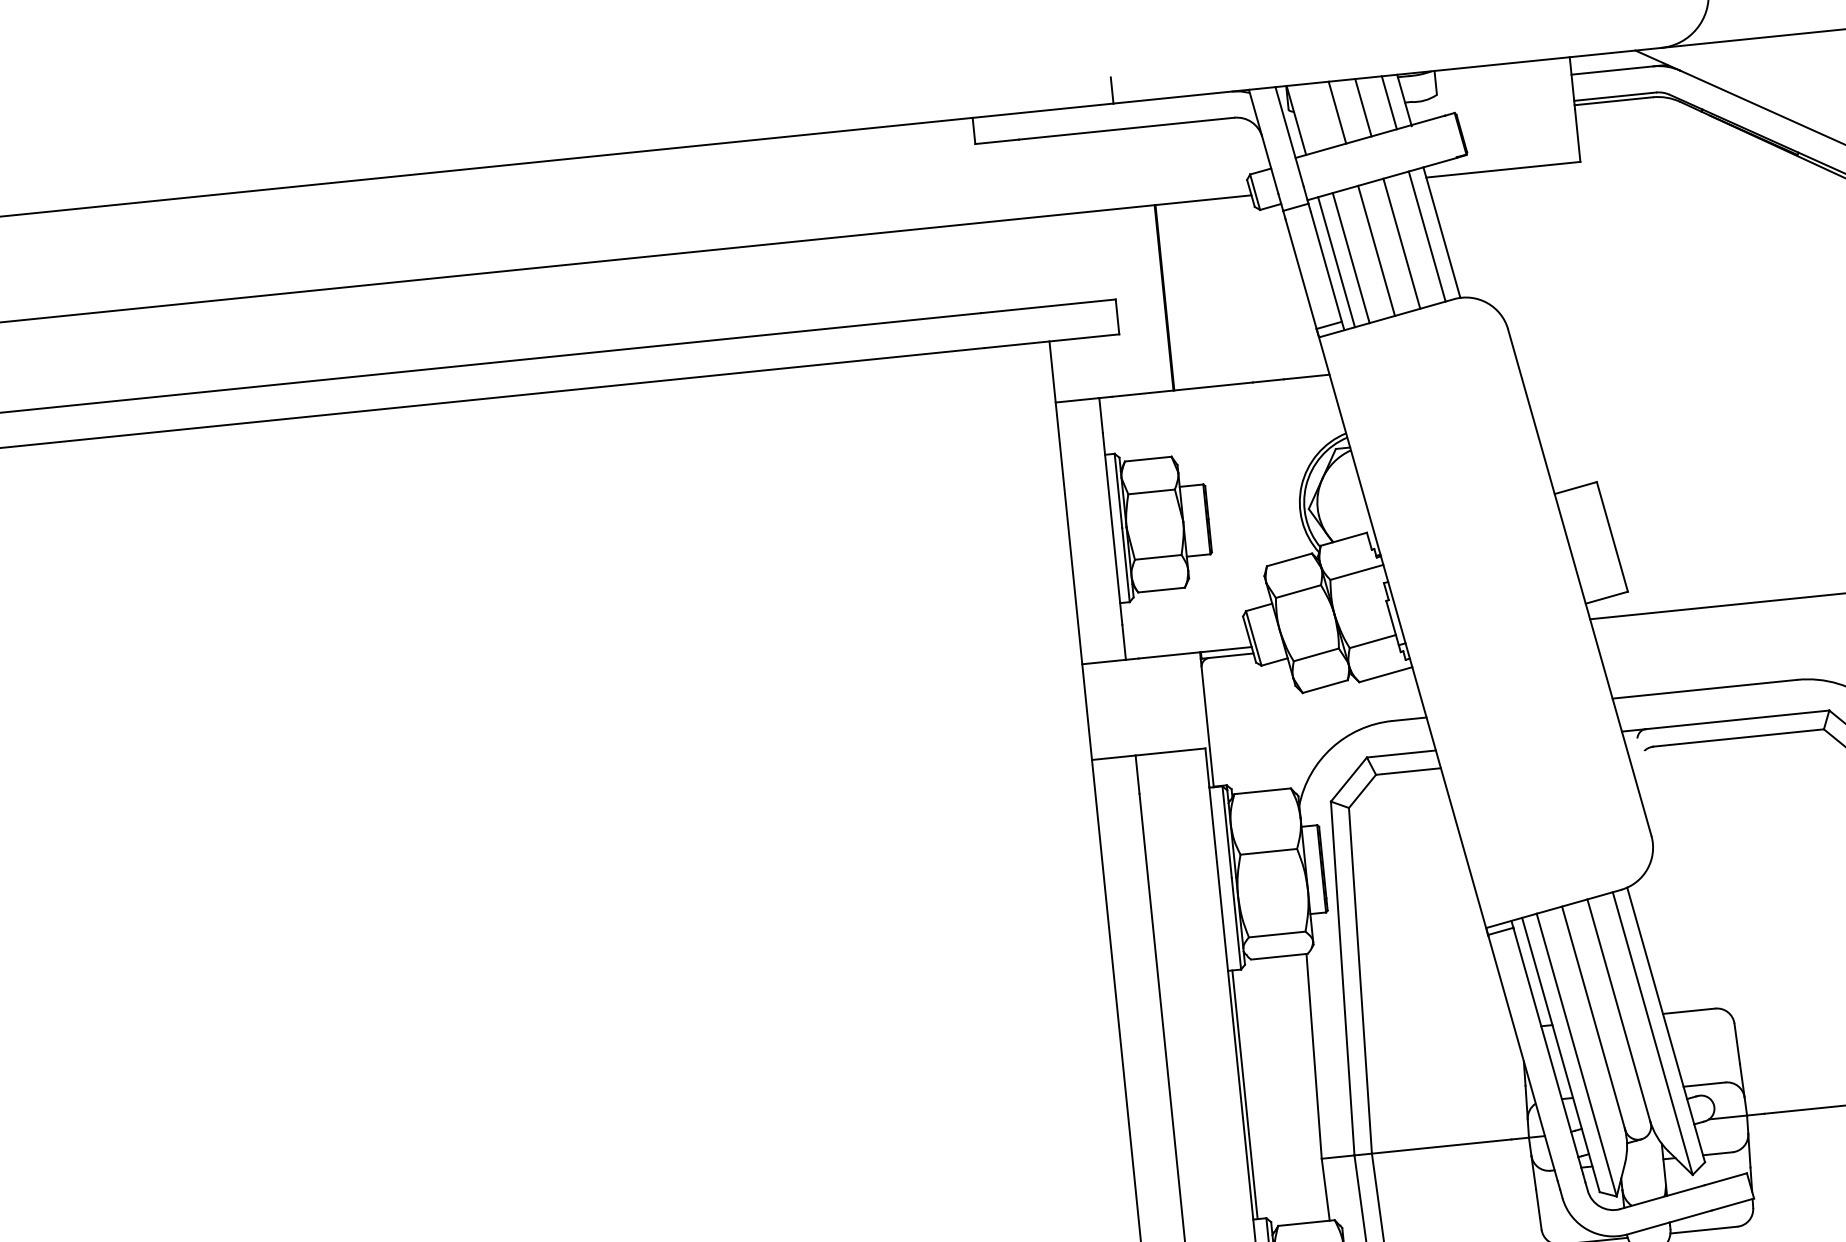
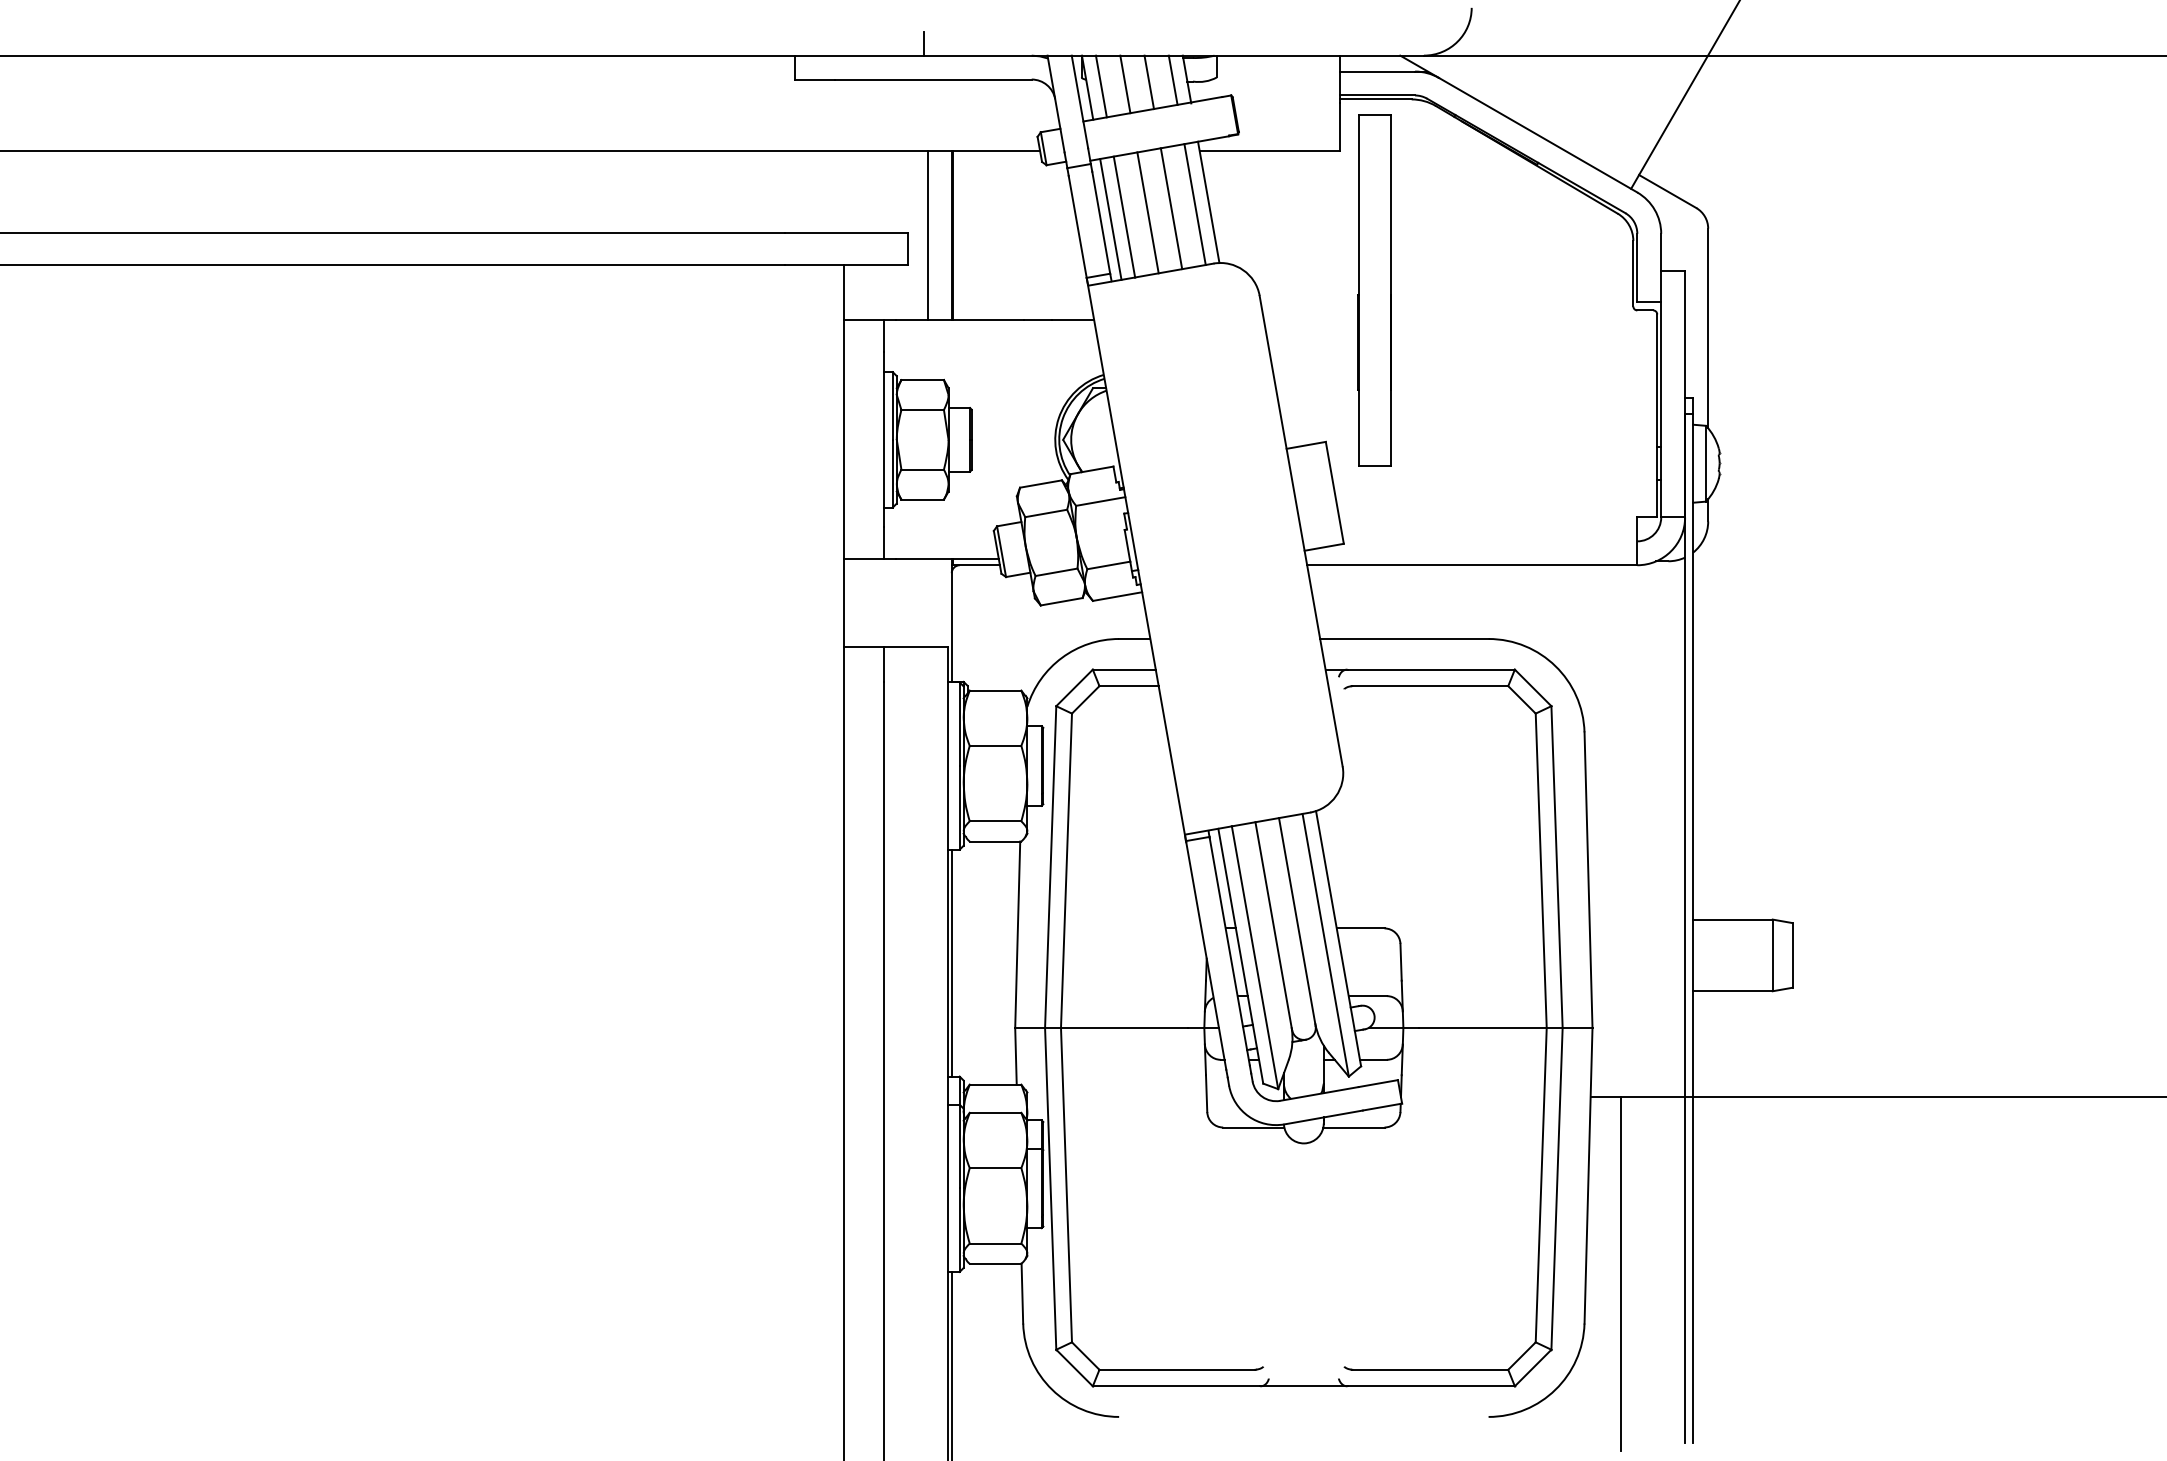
line: (1310, 117) -> (1100, 86), added
line: (1137, 300) -> (927, 235), added
part: (1633, 310) -> (1374, 290), added

